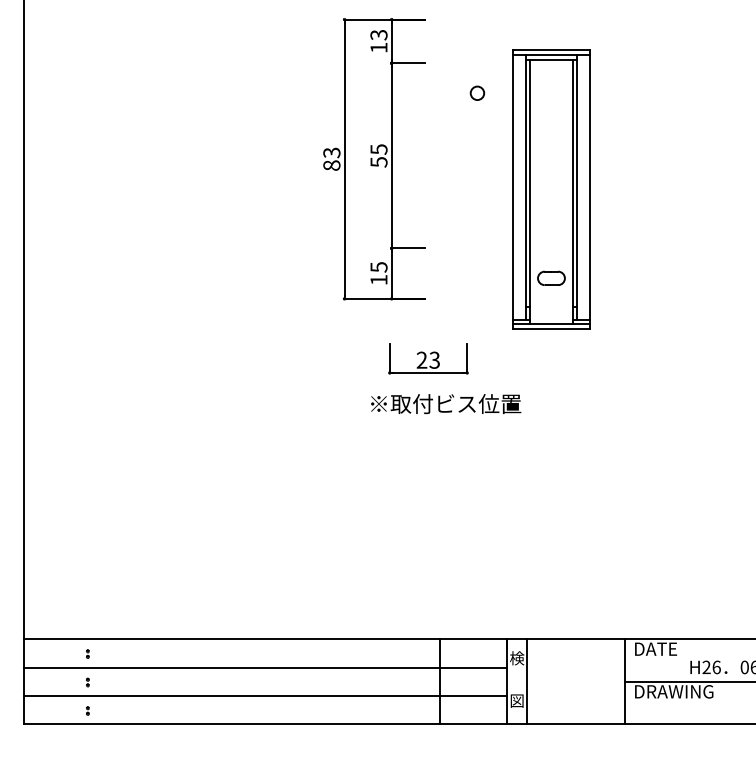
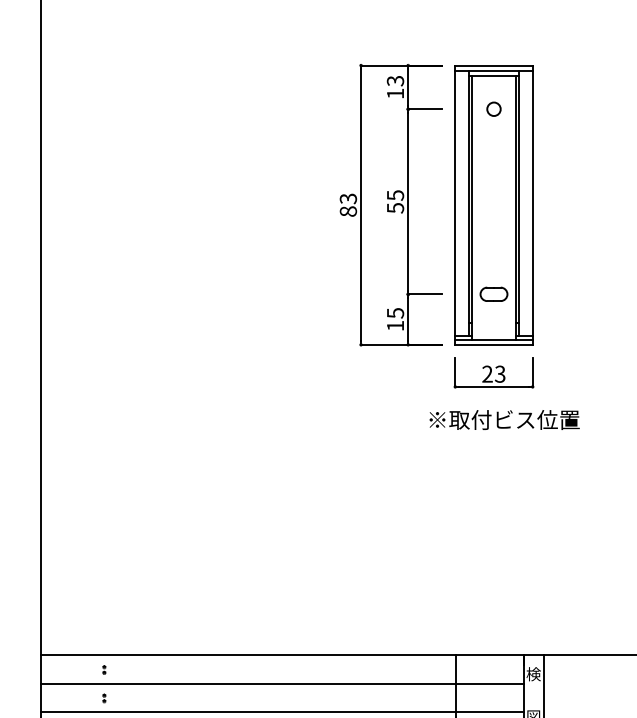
part: (374, 159) -> (391, 205), moved
part: (551, 189) -> (494, 205), moved
part: (428, 358) -> (494, 372), moved
text: (446, 404) -> (505, 420), moved

